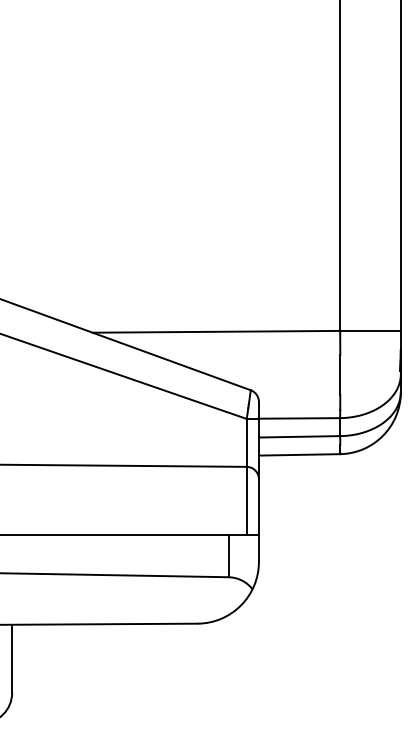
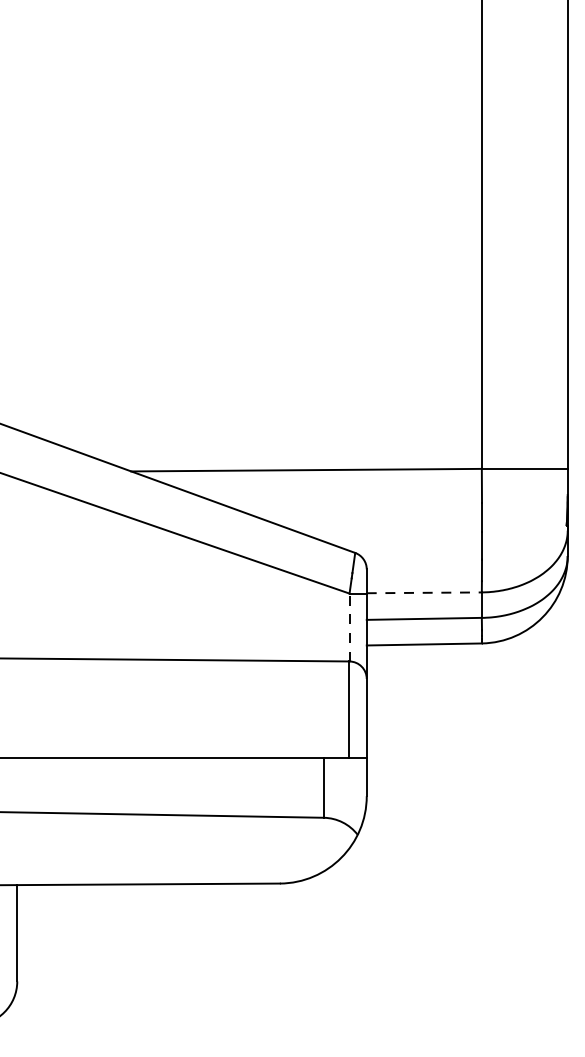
line: (299, 418) -> (424, 592), solid -> dashed
line: (246, 442) -> (349, 626), solid -> dashed

